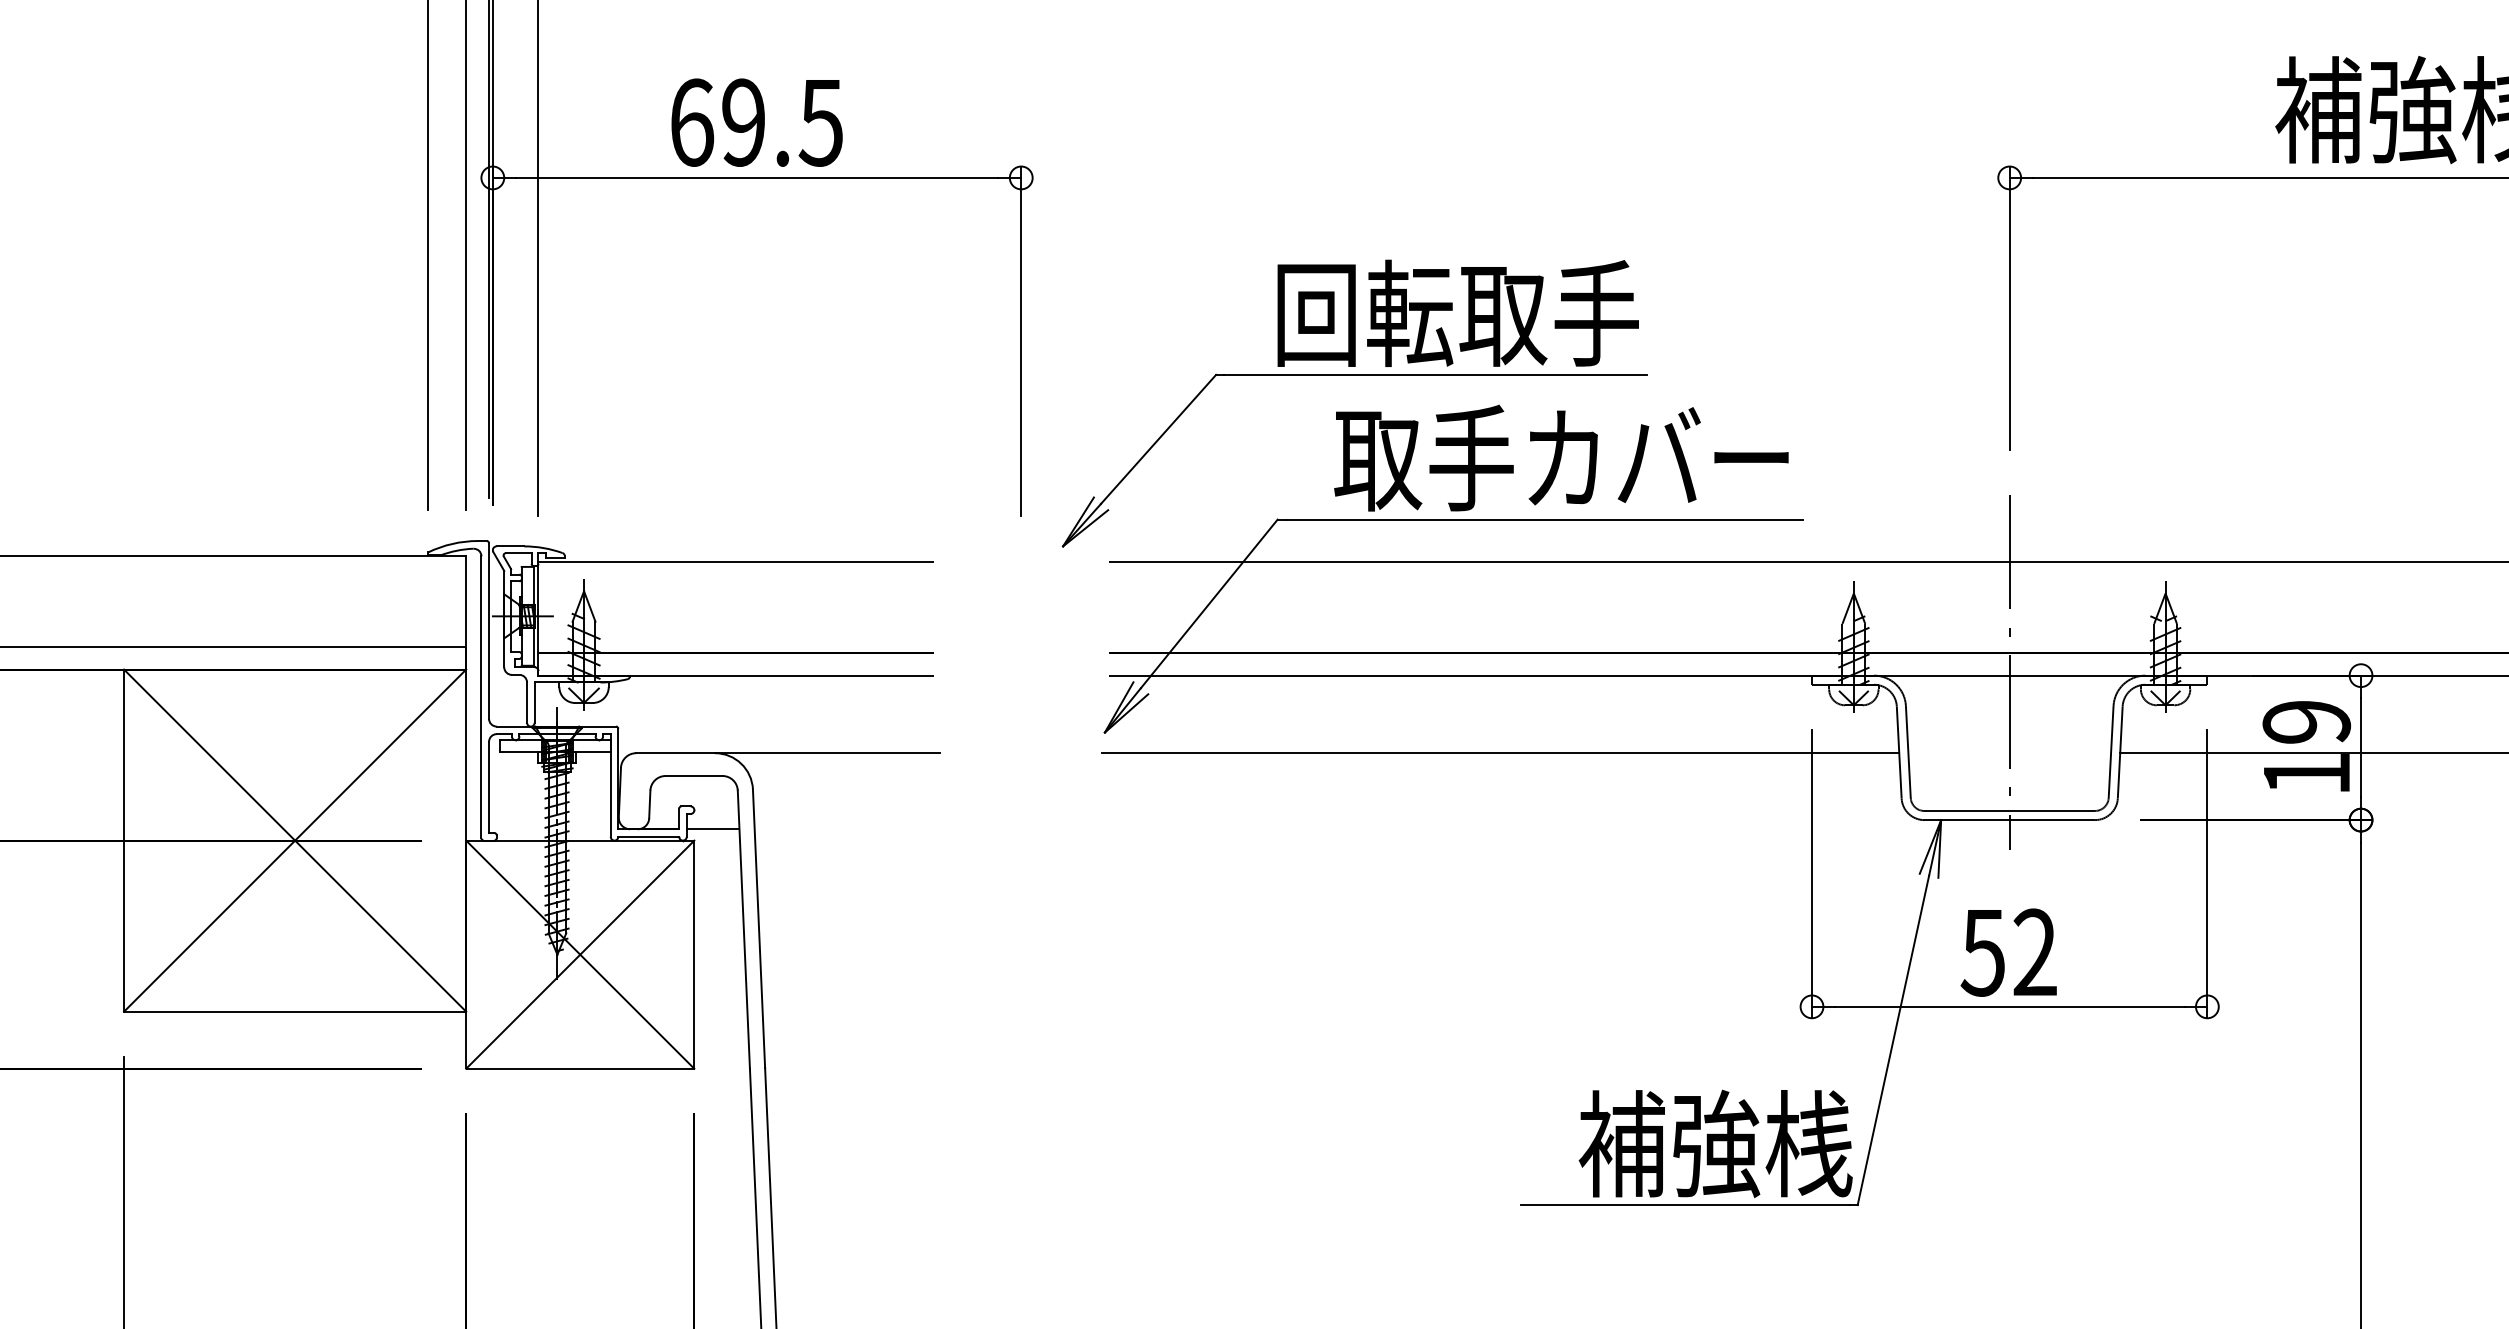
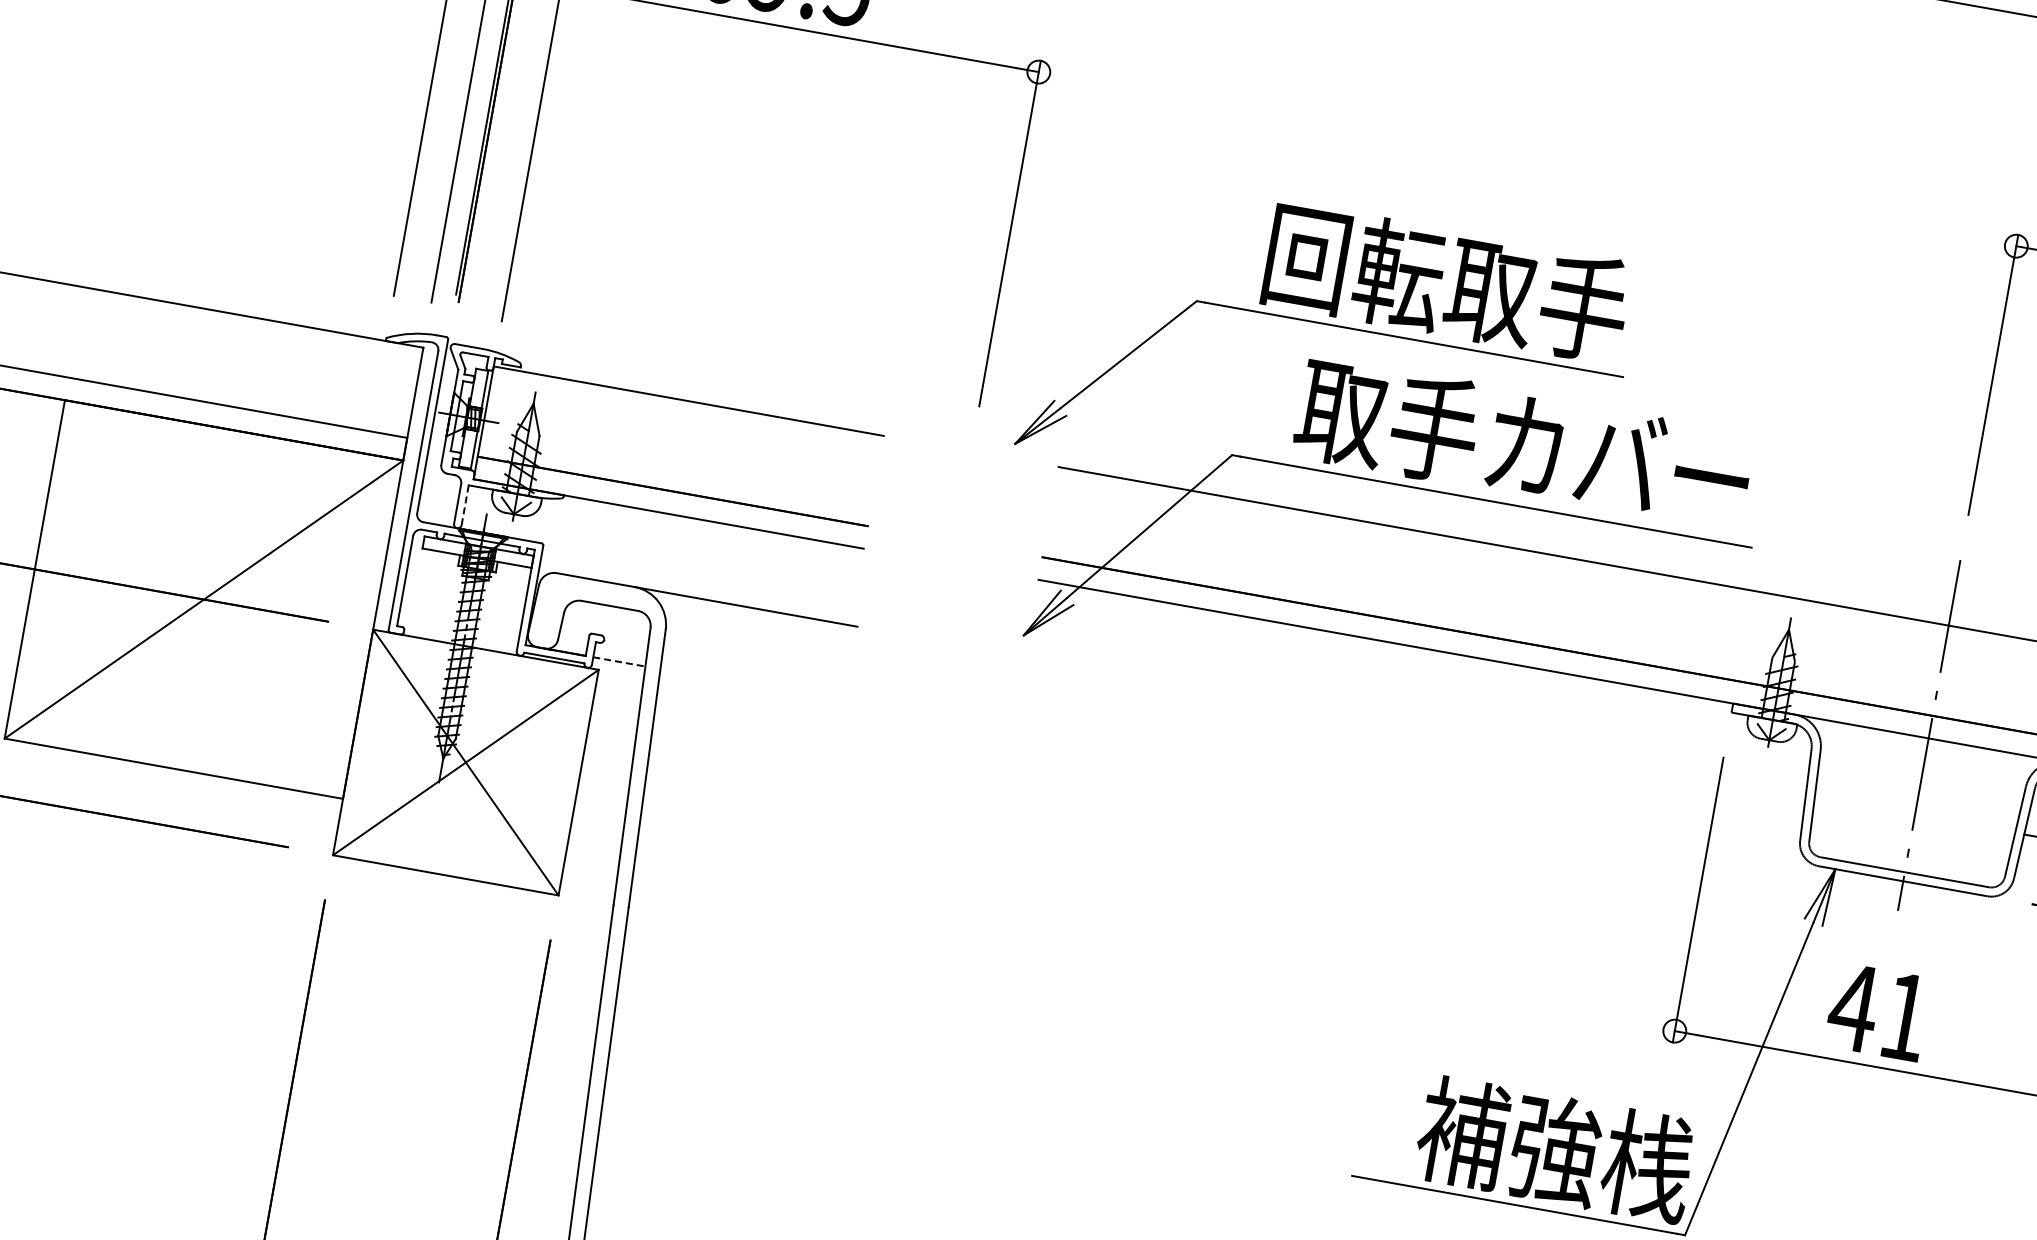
line: (534, 702) -> (465, 505), solid -> dashed
line: (1500, 753) -> (1411, 725), removed
line: (713, 829) -> (619, 662), solid -> dashed
line: (295, 840) -> (204, 599), removed
text: (2007, 952) -> (1877, 1011), 52 -> 41

